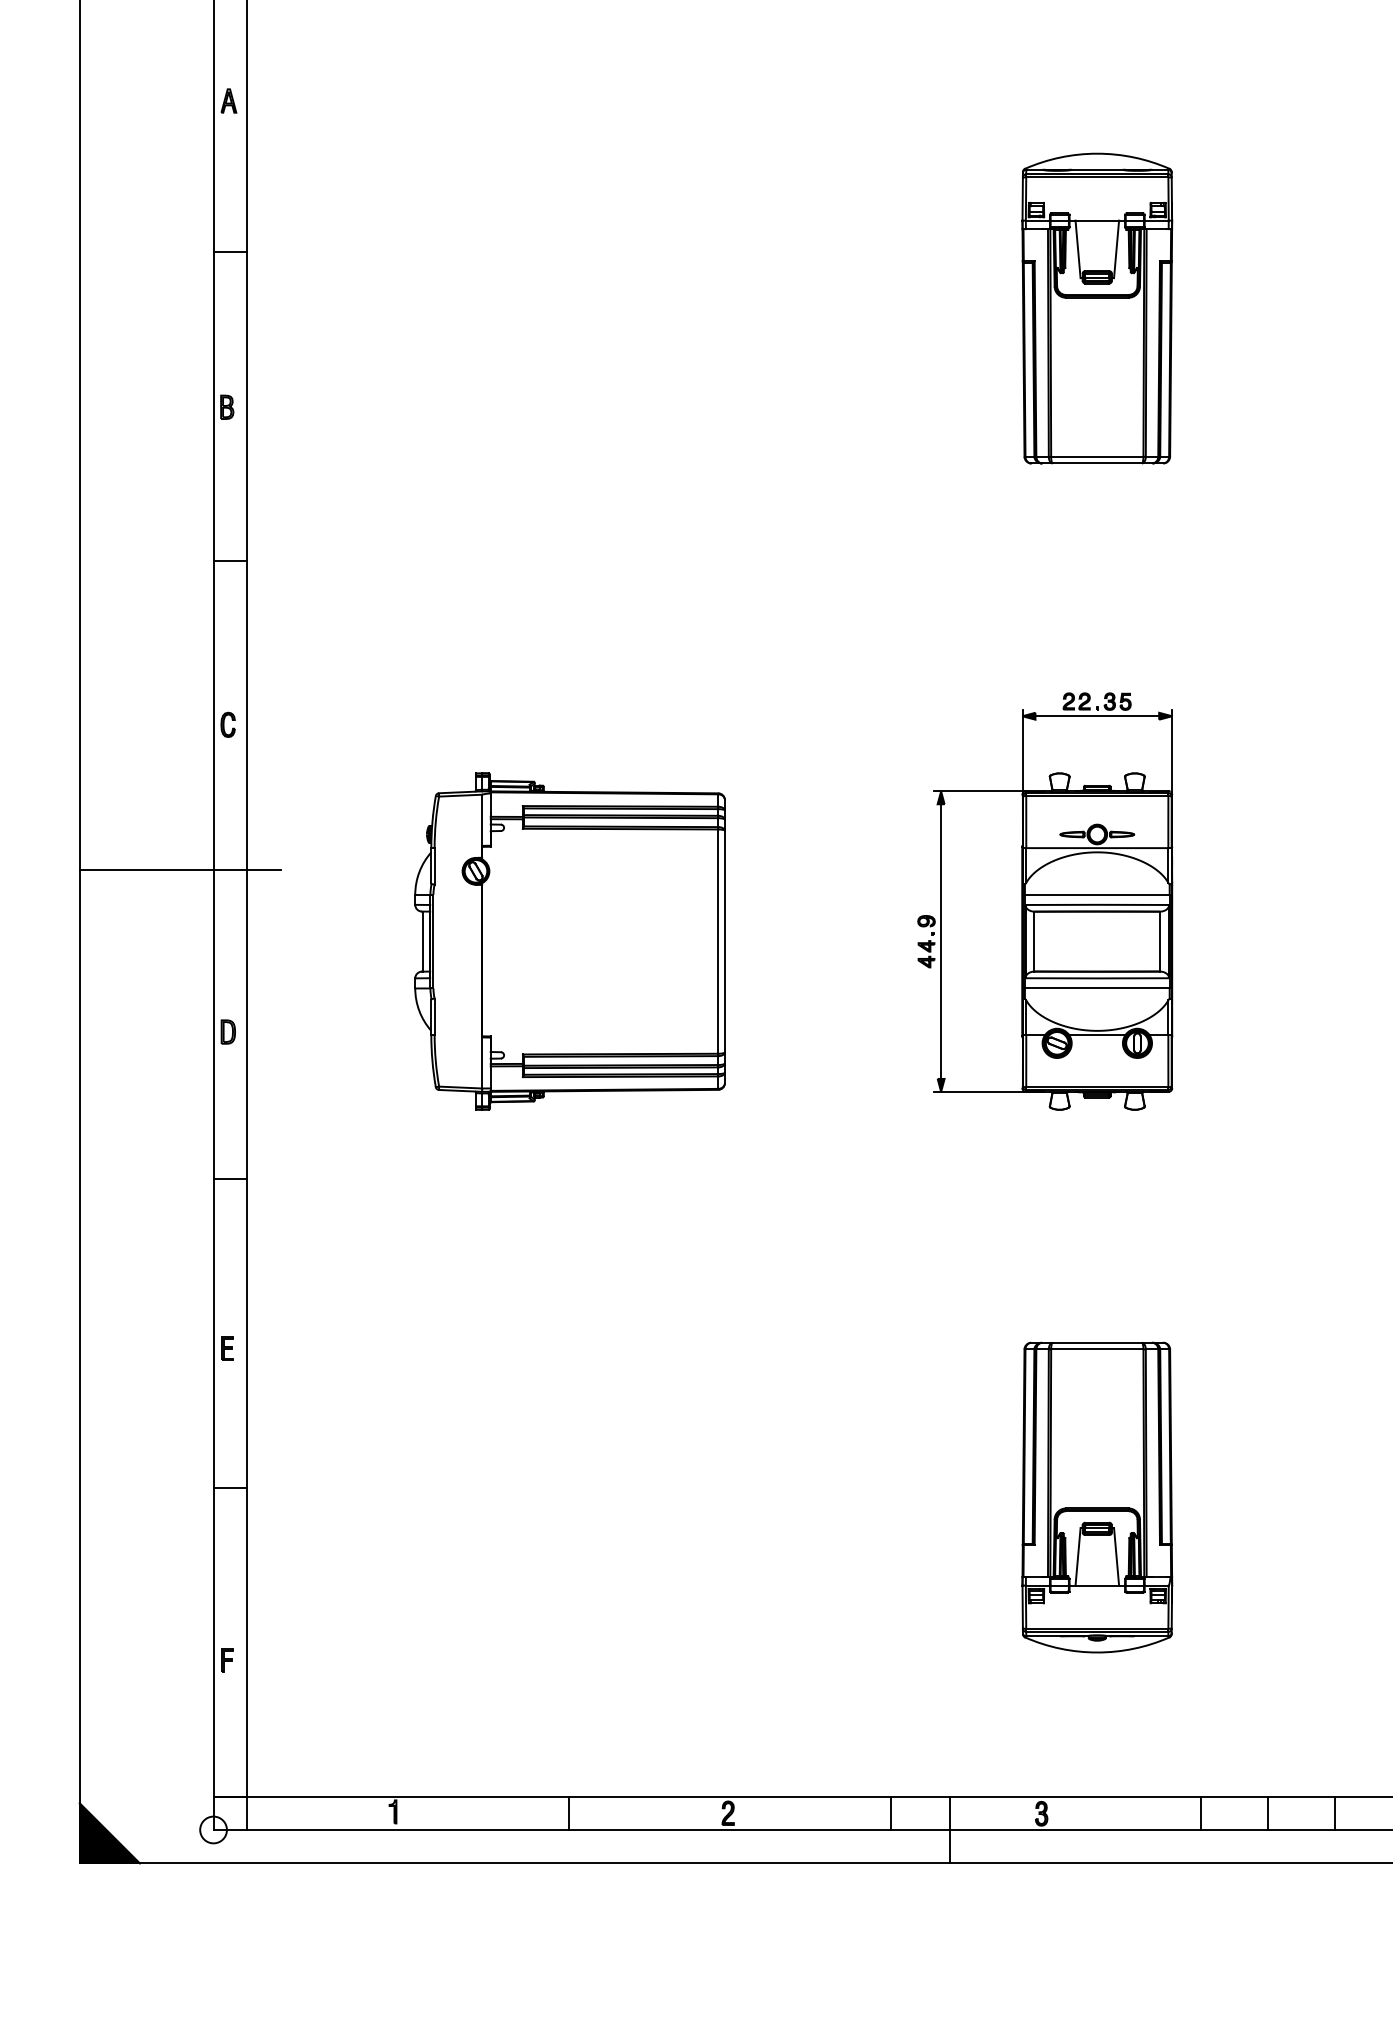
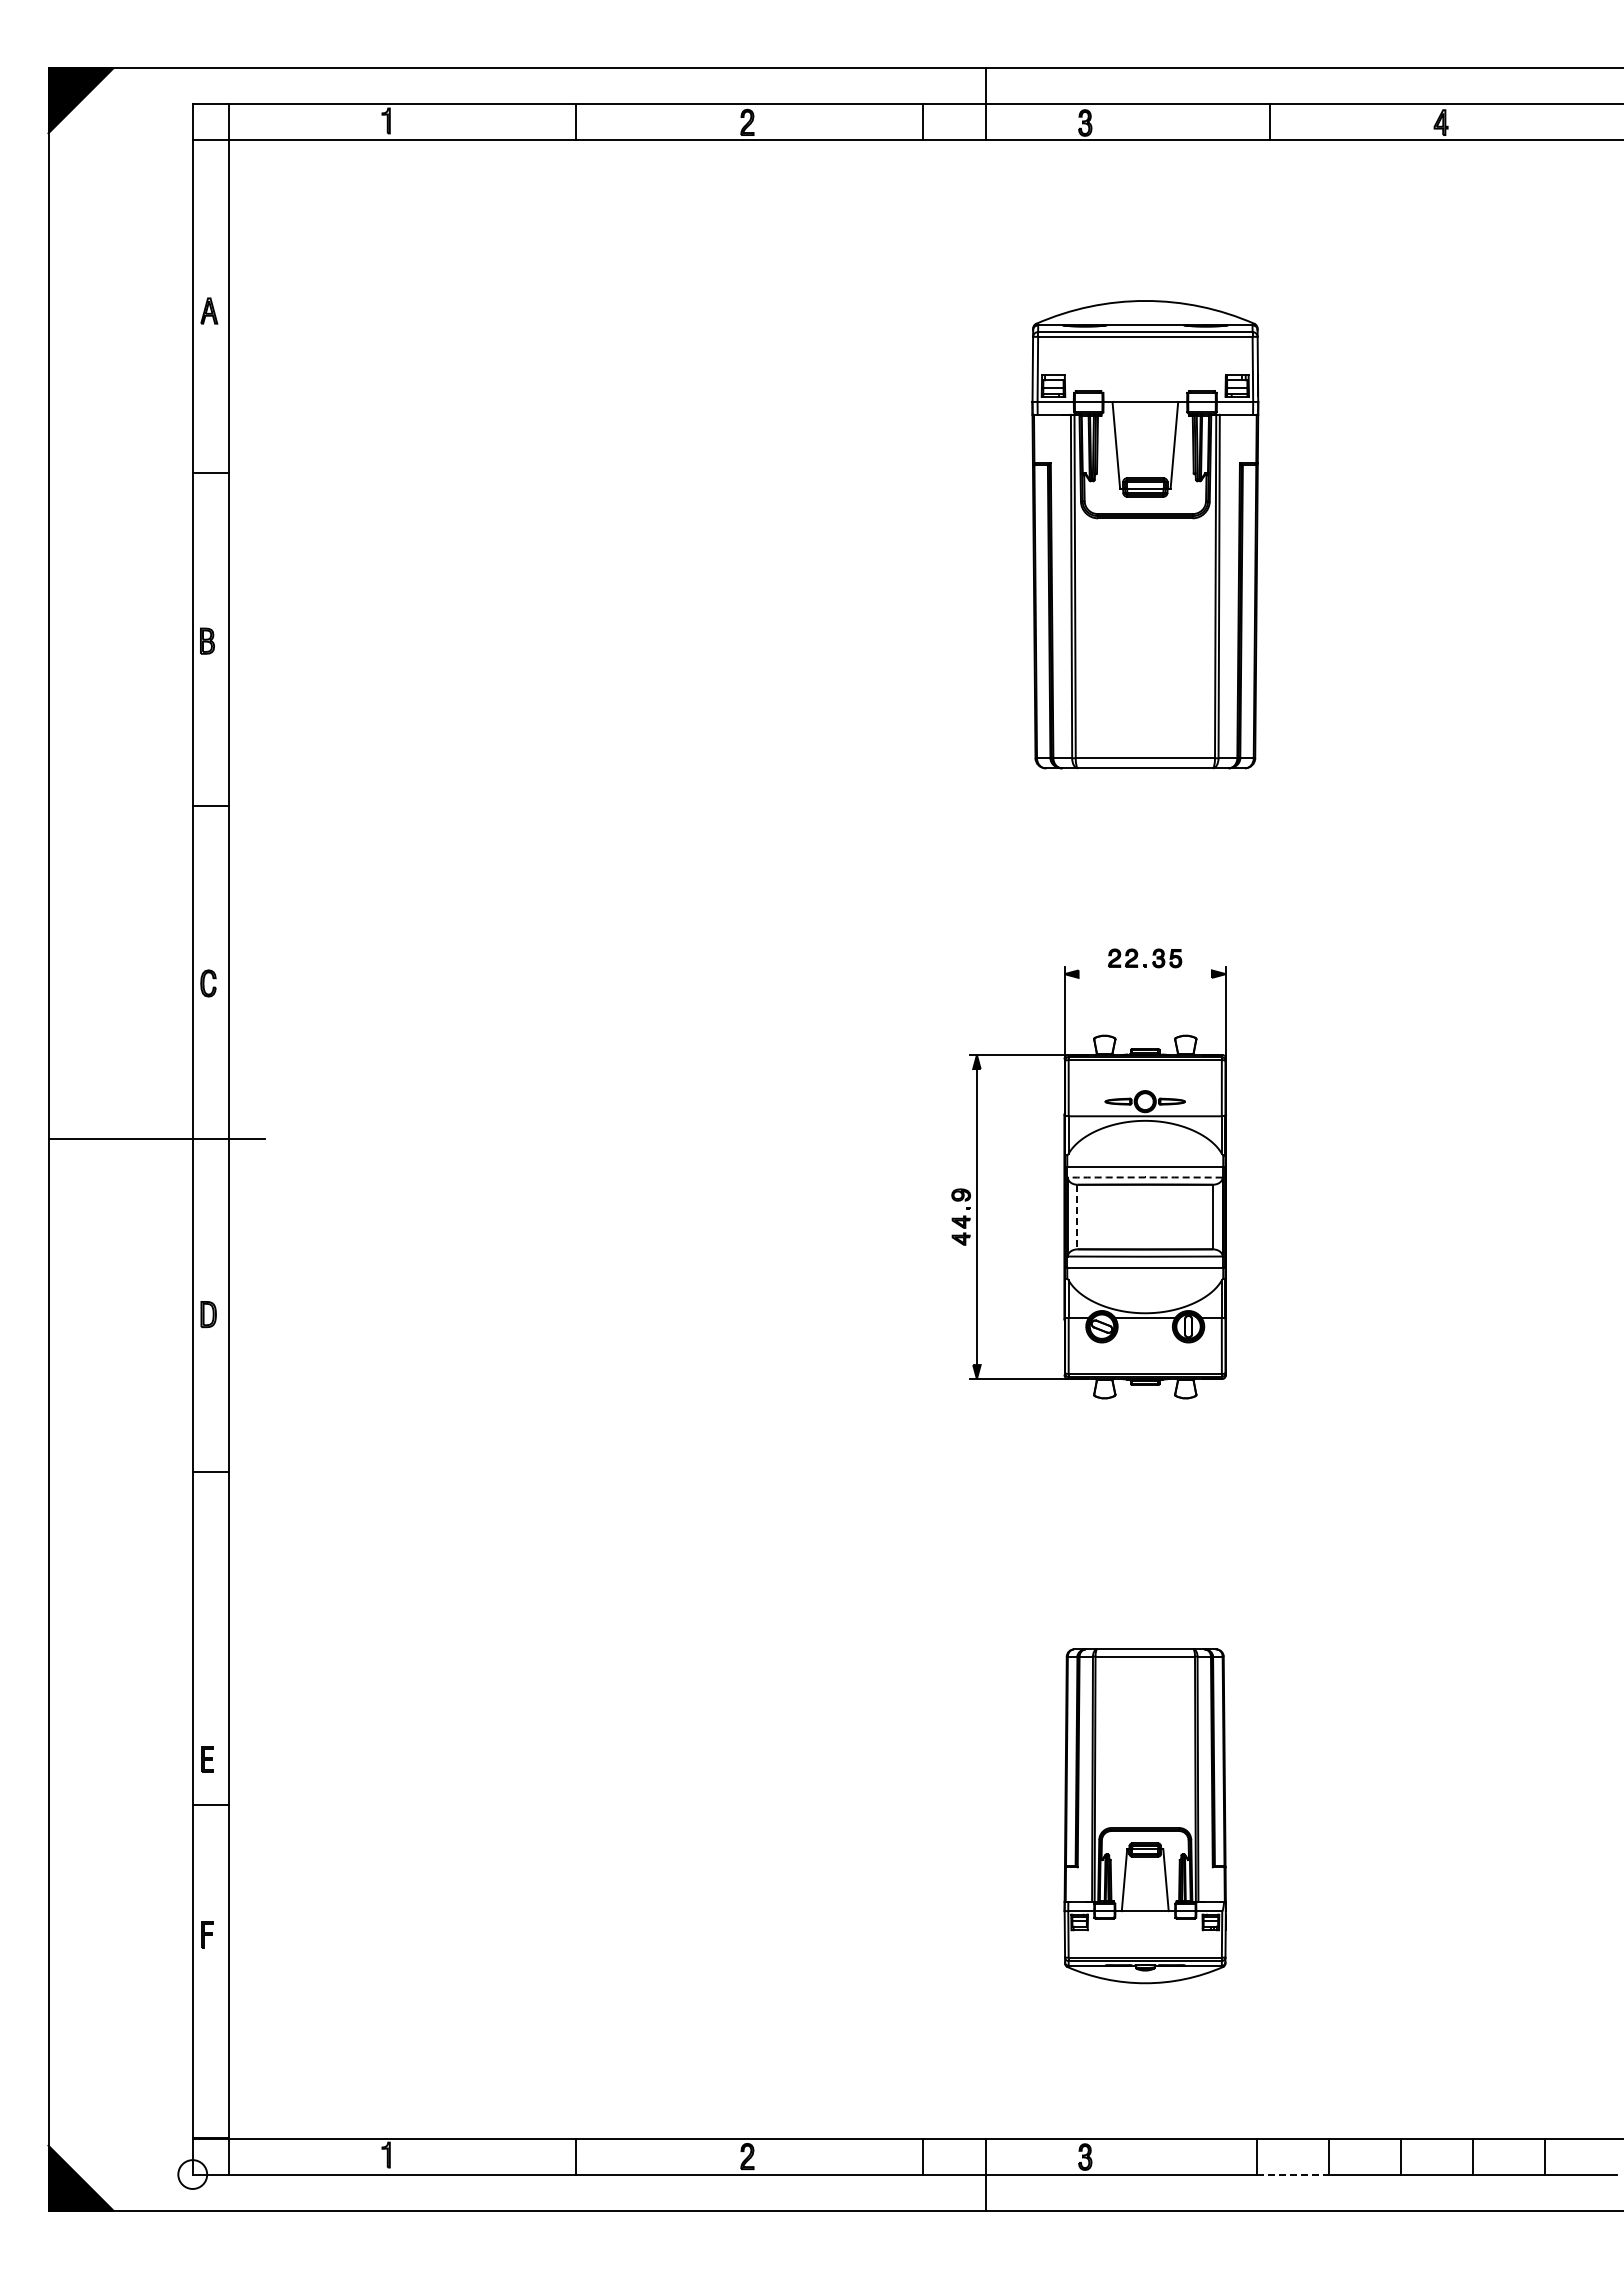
part: (1096, 308) -> (1144, 534), size x1.4
line: (1096, 716) -> (1144, 974), removed
arc: (1097, 904) -> (1145, 1177), solid -> dashed
part: (569, 941) -> (576, 1216), removed
line: (1034, 942) -> (1077, 1217), solid -> dashed
part: (227, 1348) -> (207, 1759), moved
part: (227, 1660) -> (207, 1934), moved
line: (1234, 1829) -> (1293, 2174), solid -> dashed

